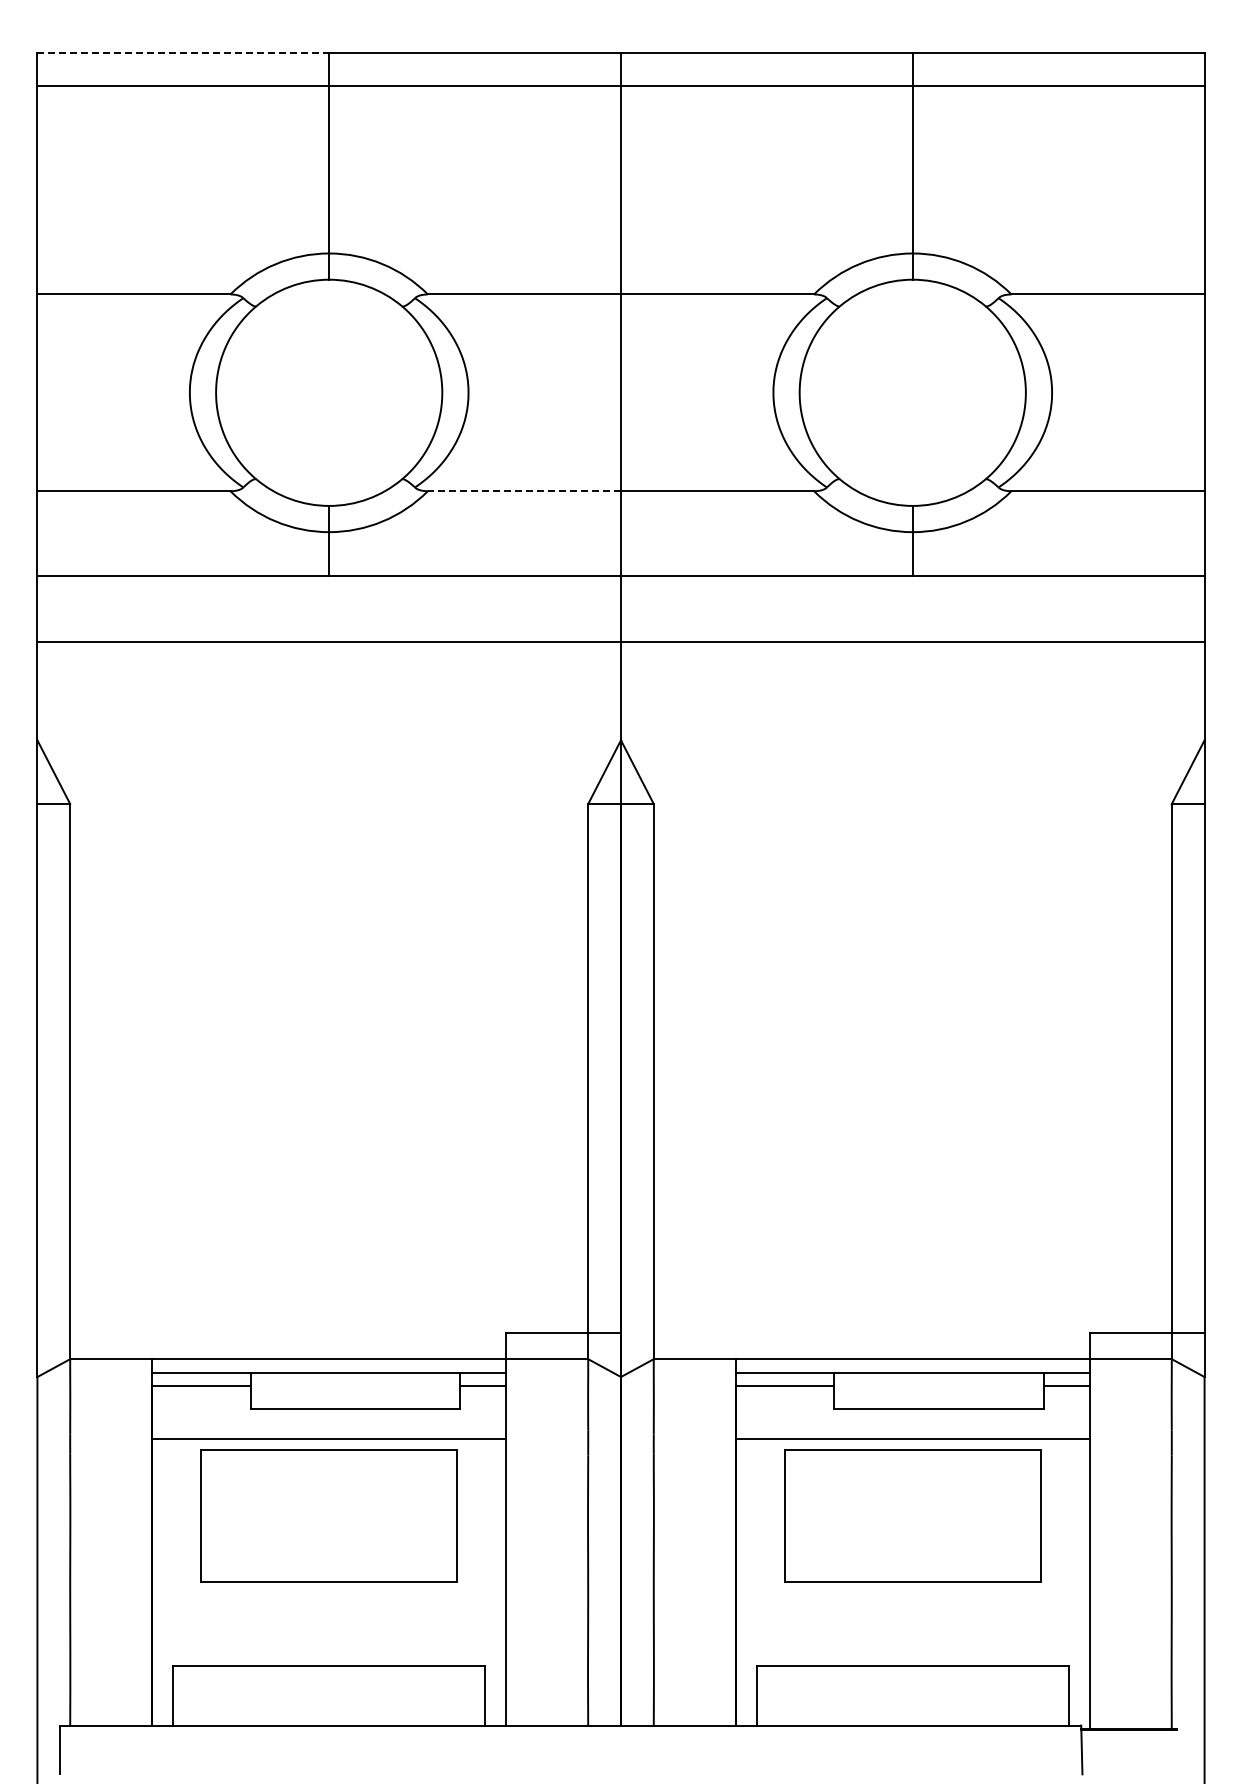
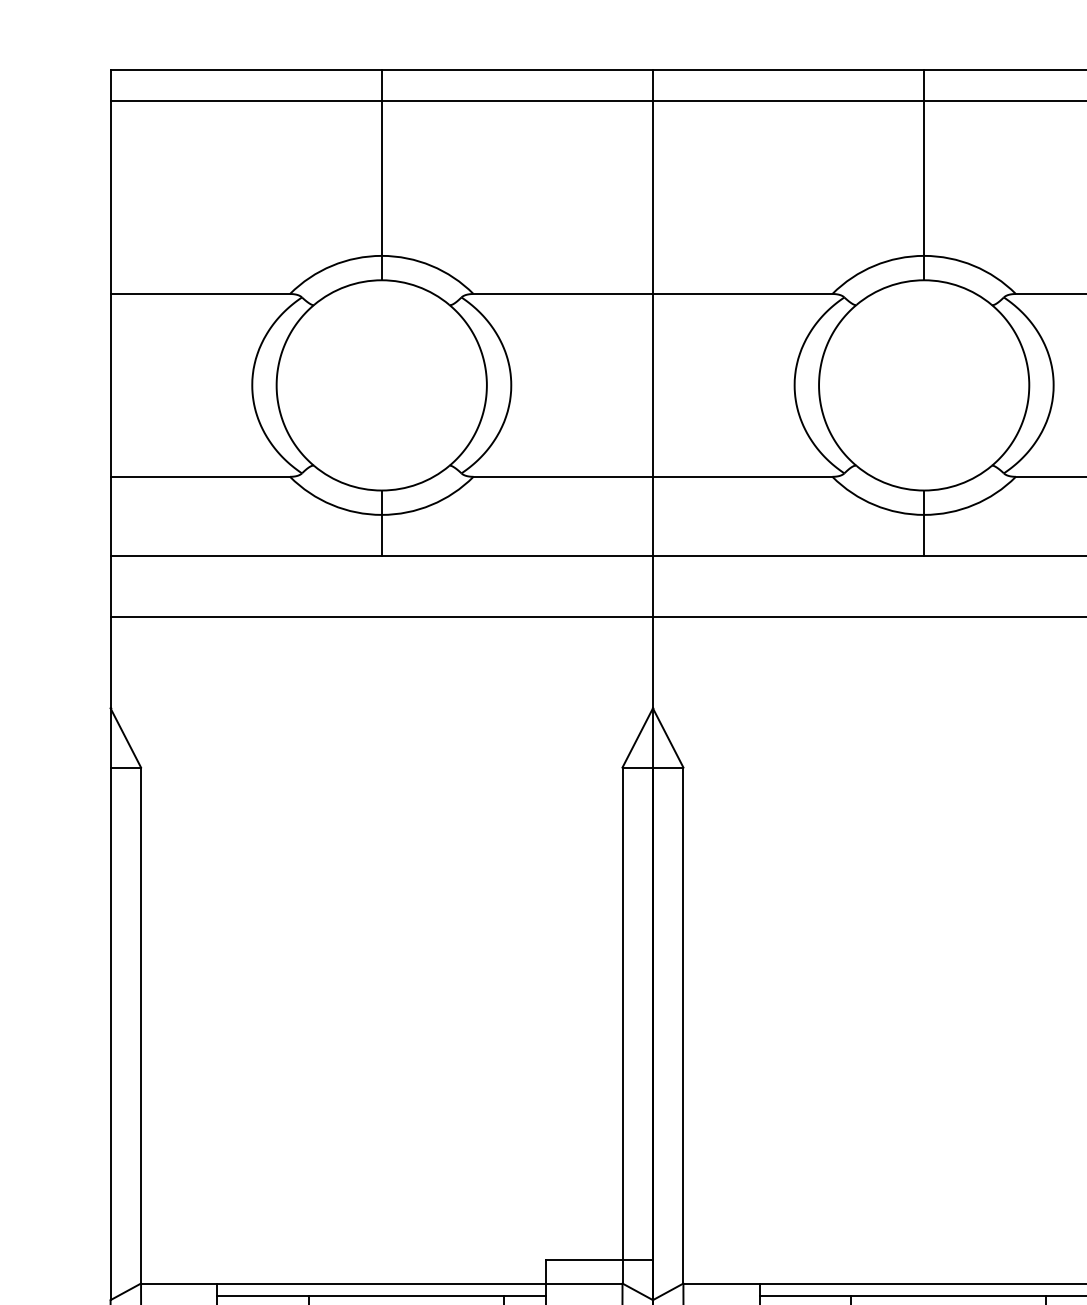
line: (183, 53) -> (246, 70), dashed -> solid
line: (524, 491) -> (563, 477), dashed -> solid

